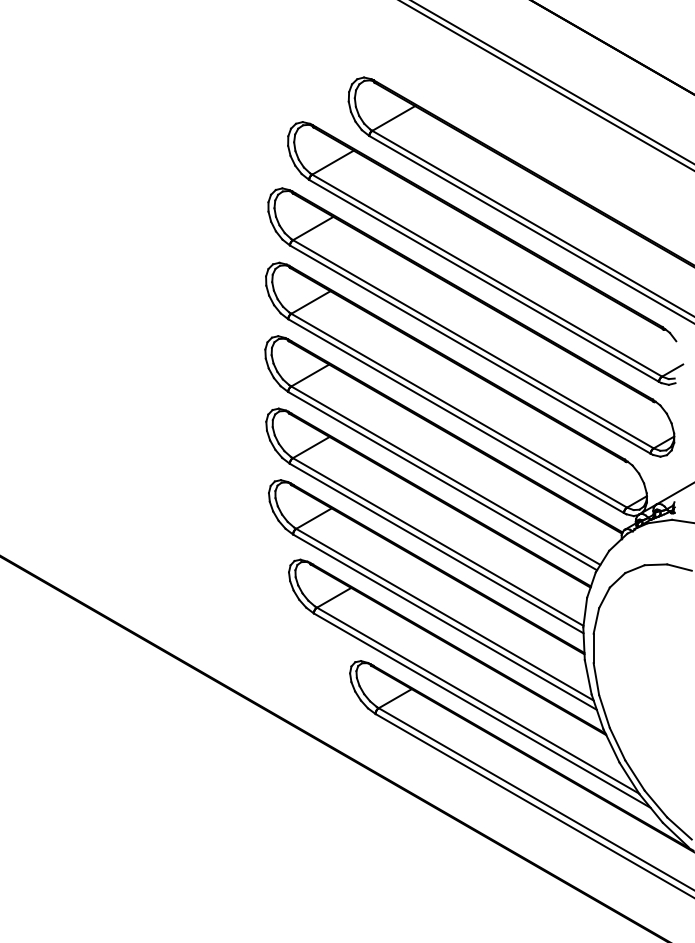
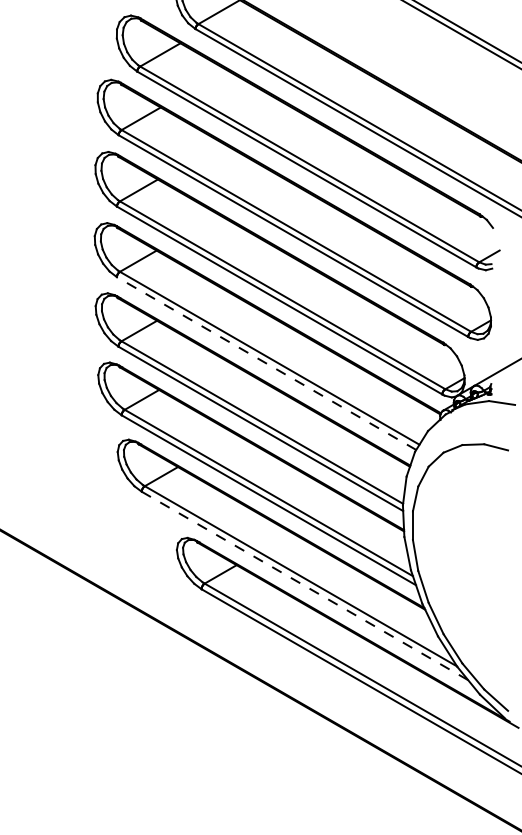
line: (442, 480) -> (266, 362), solid -> dashed
line: (481, 710) -> (304, 585), solid -> dashed

